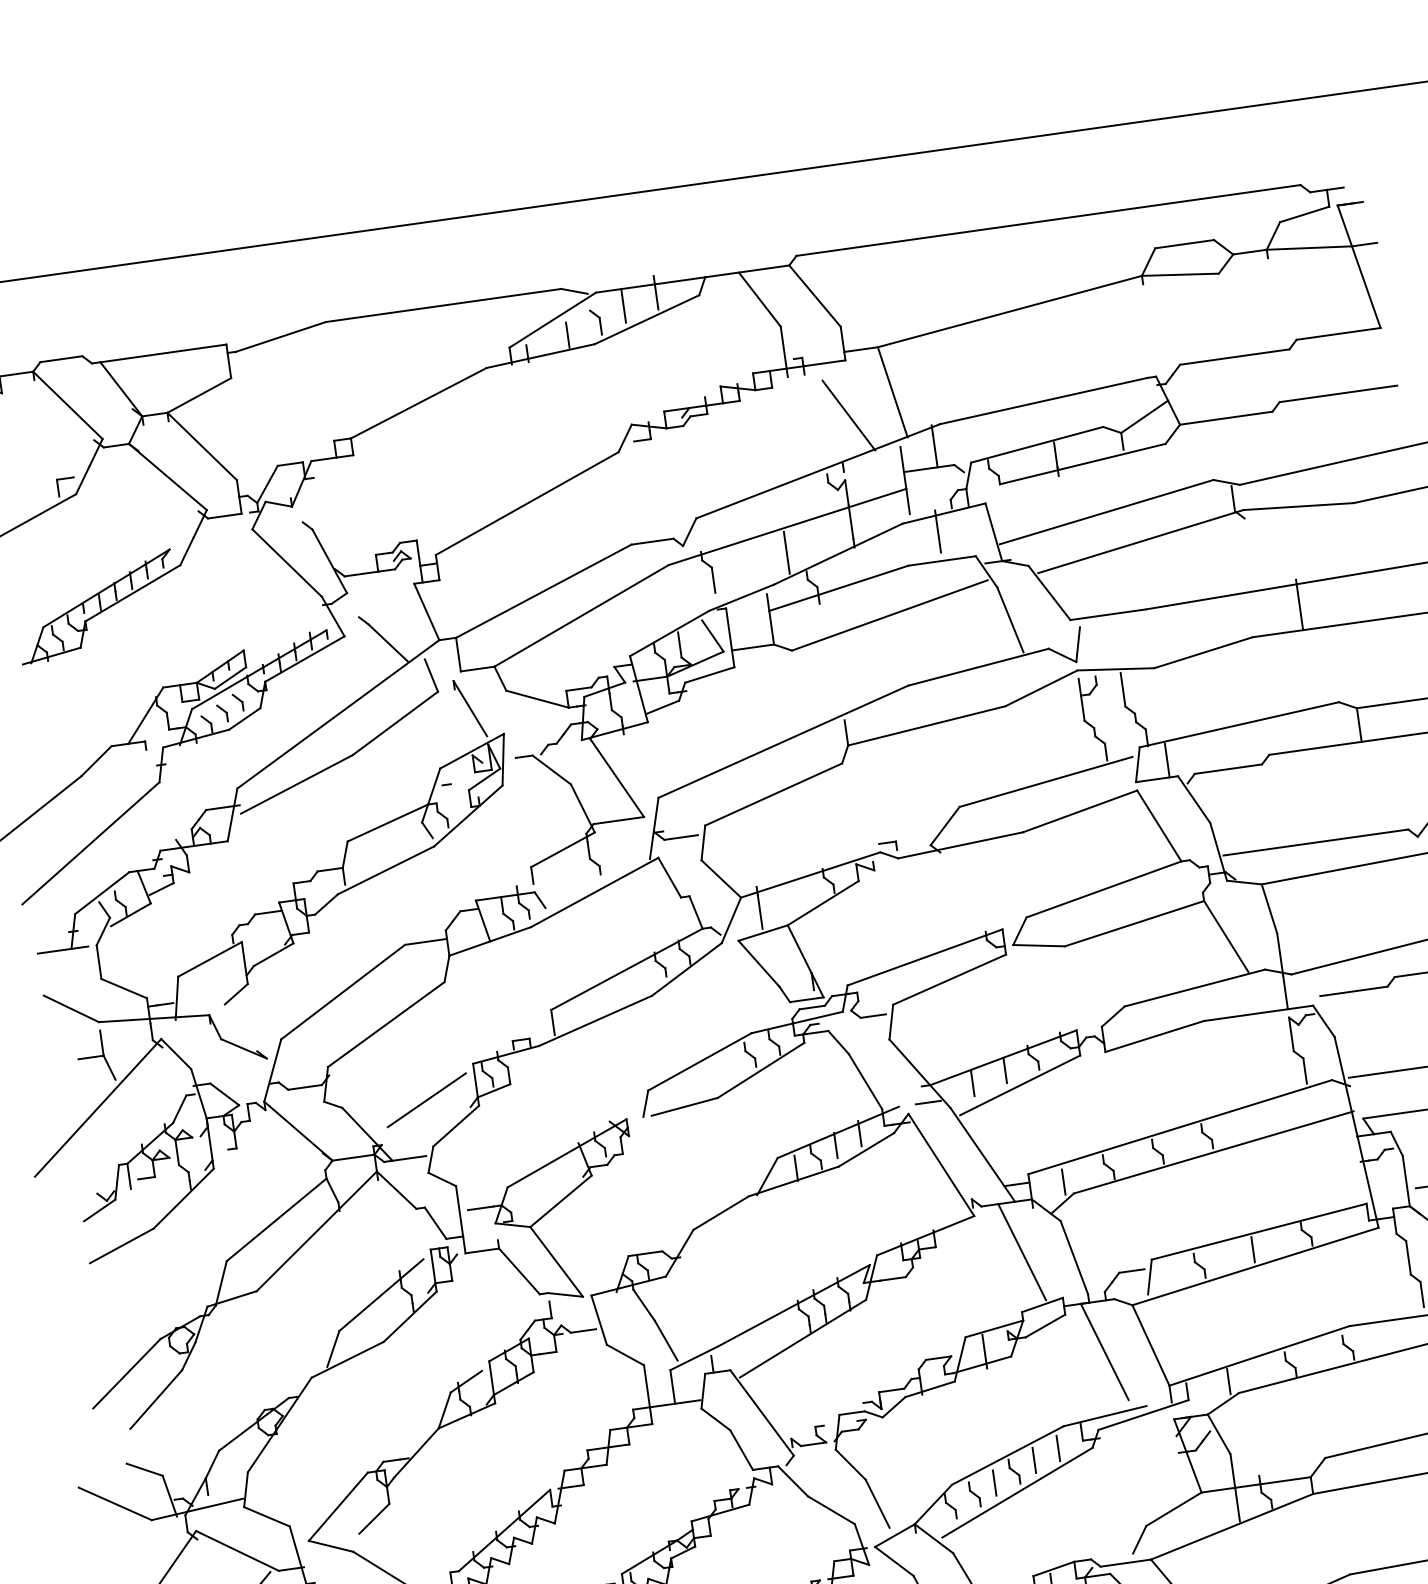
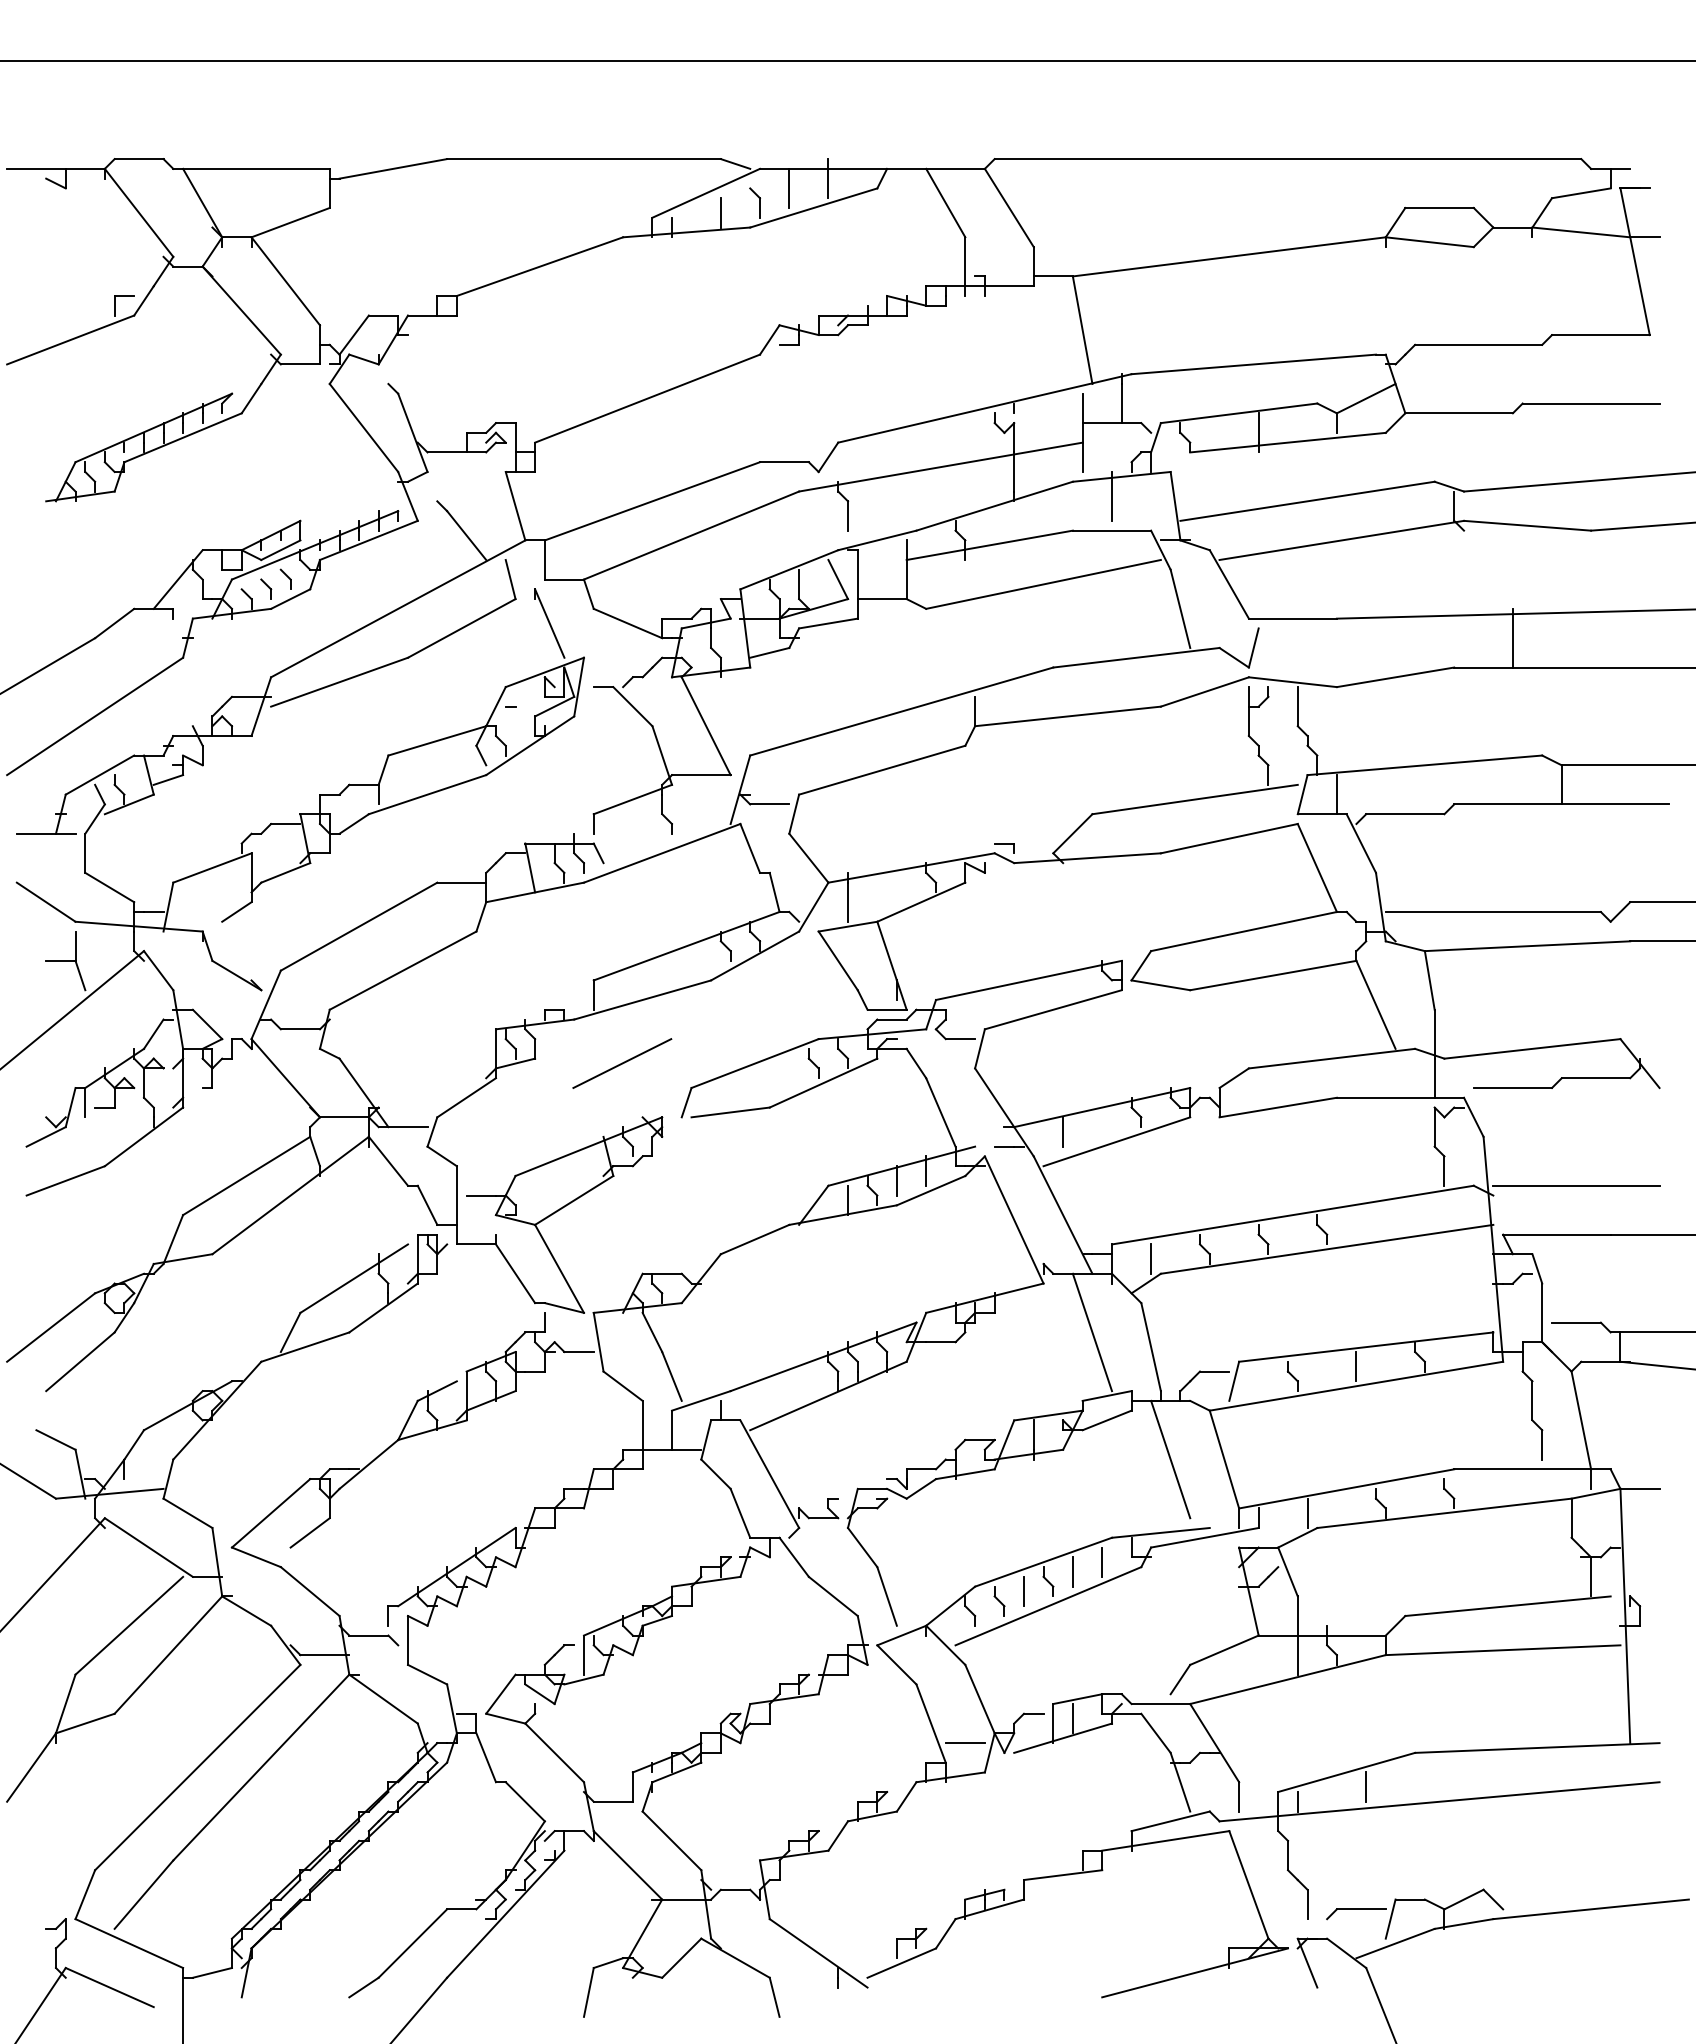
line: (848, 415) -> (1028, 349), removed
line: (786, 552) -> (935, 495), removed
line: (1005, 1069) -> (1102, 1121), removed
line: (427, 1100) -> (622, 1063), moved

